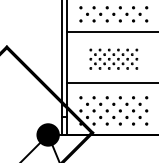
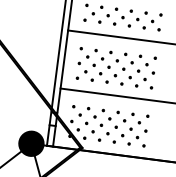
part: (113, 58) -> (116, 67), size x1.43

